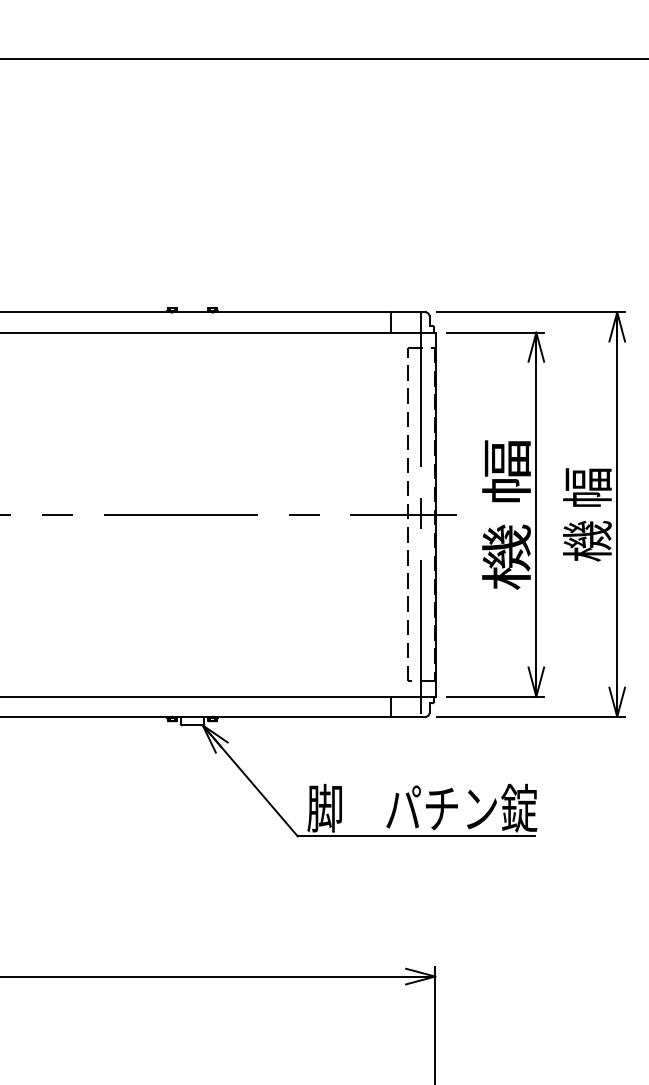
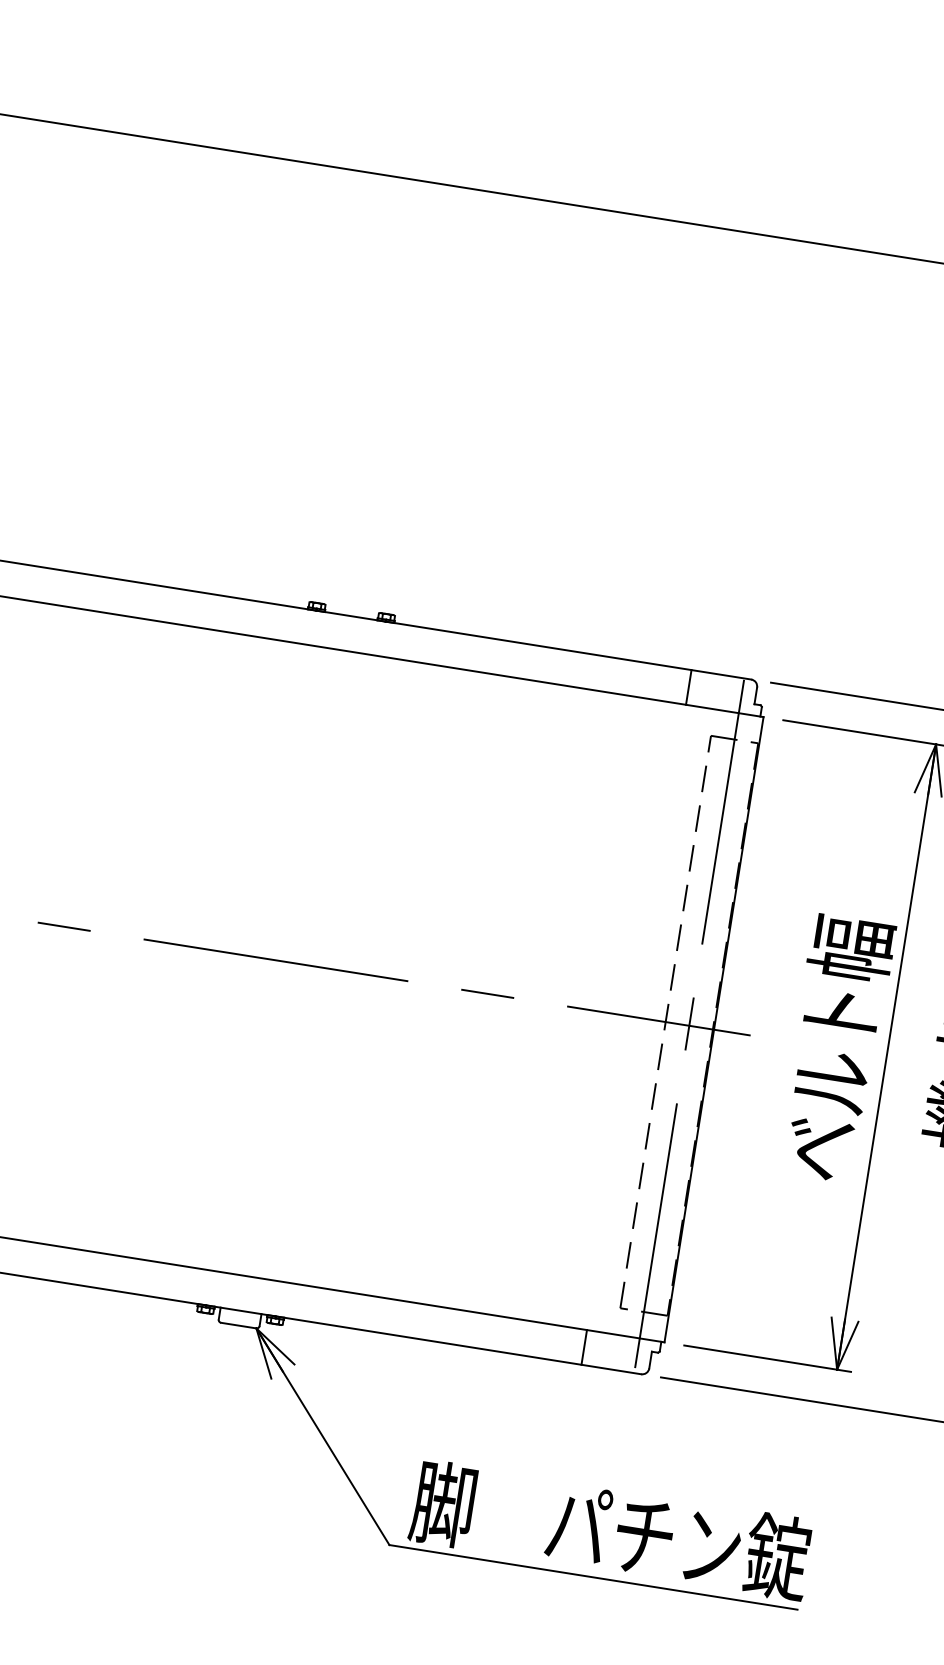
text: (506, 513) -> (835, 1047), 機 幅 -> ベルト幅

